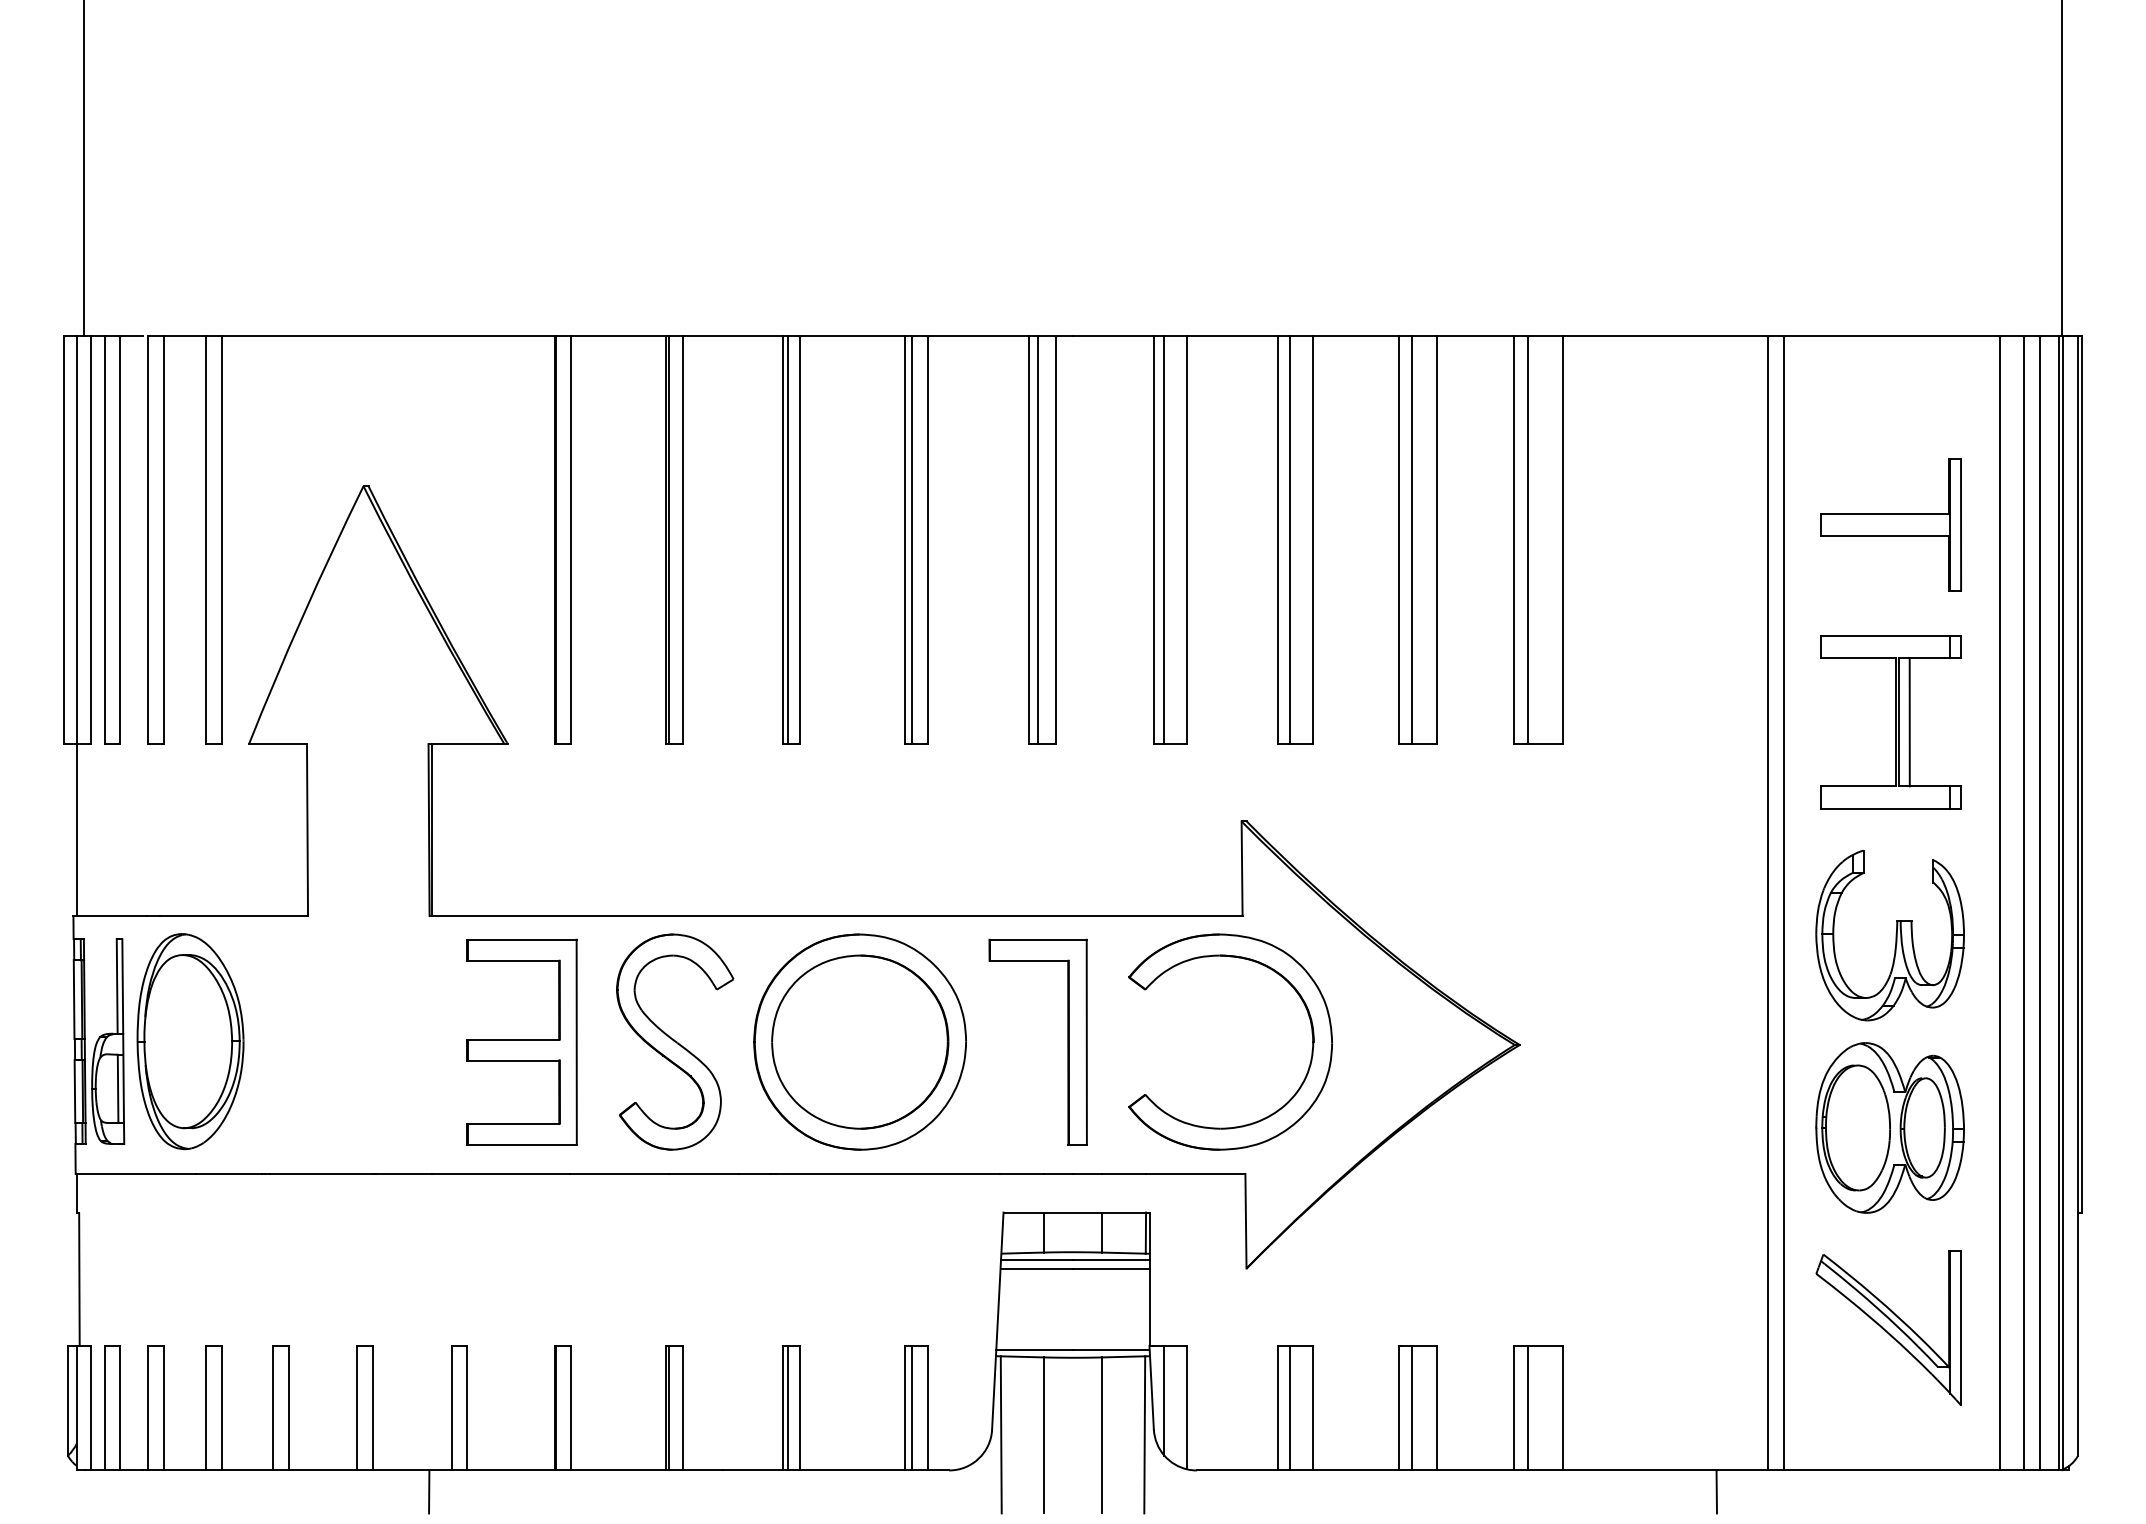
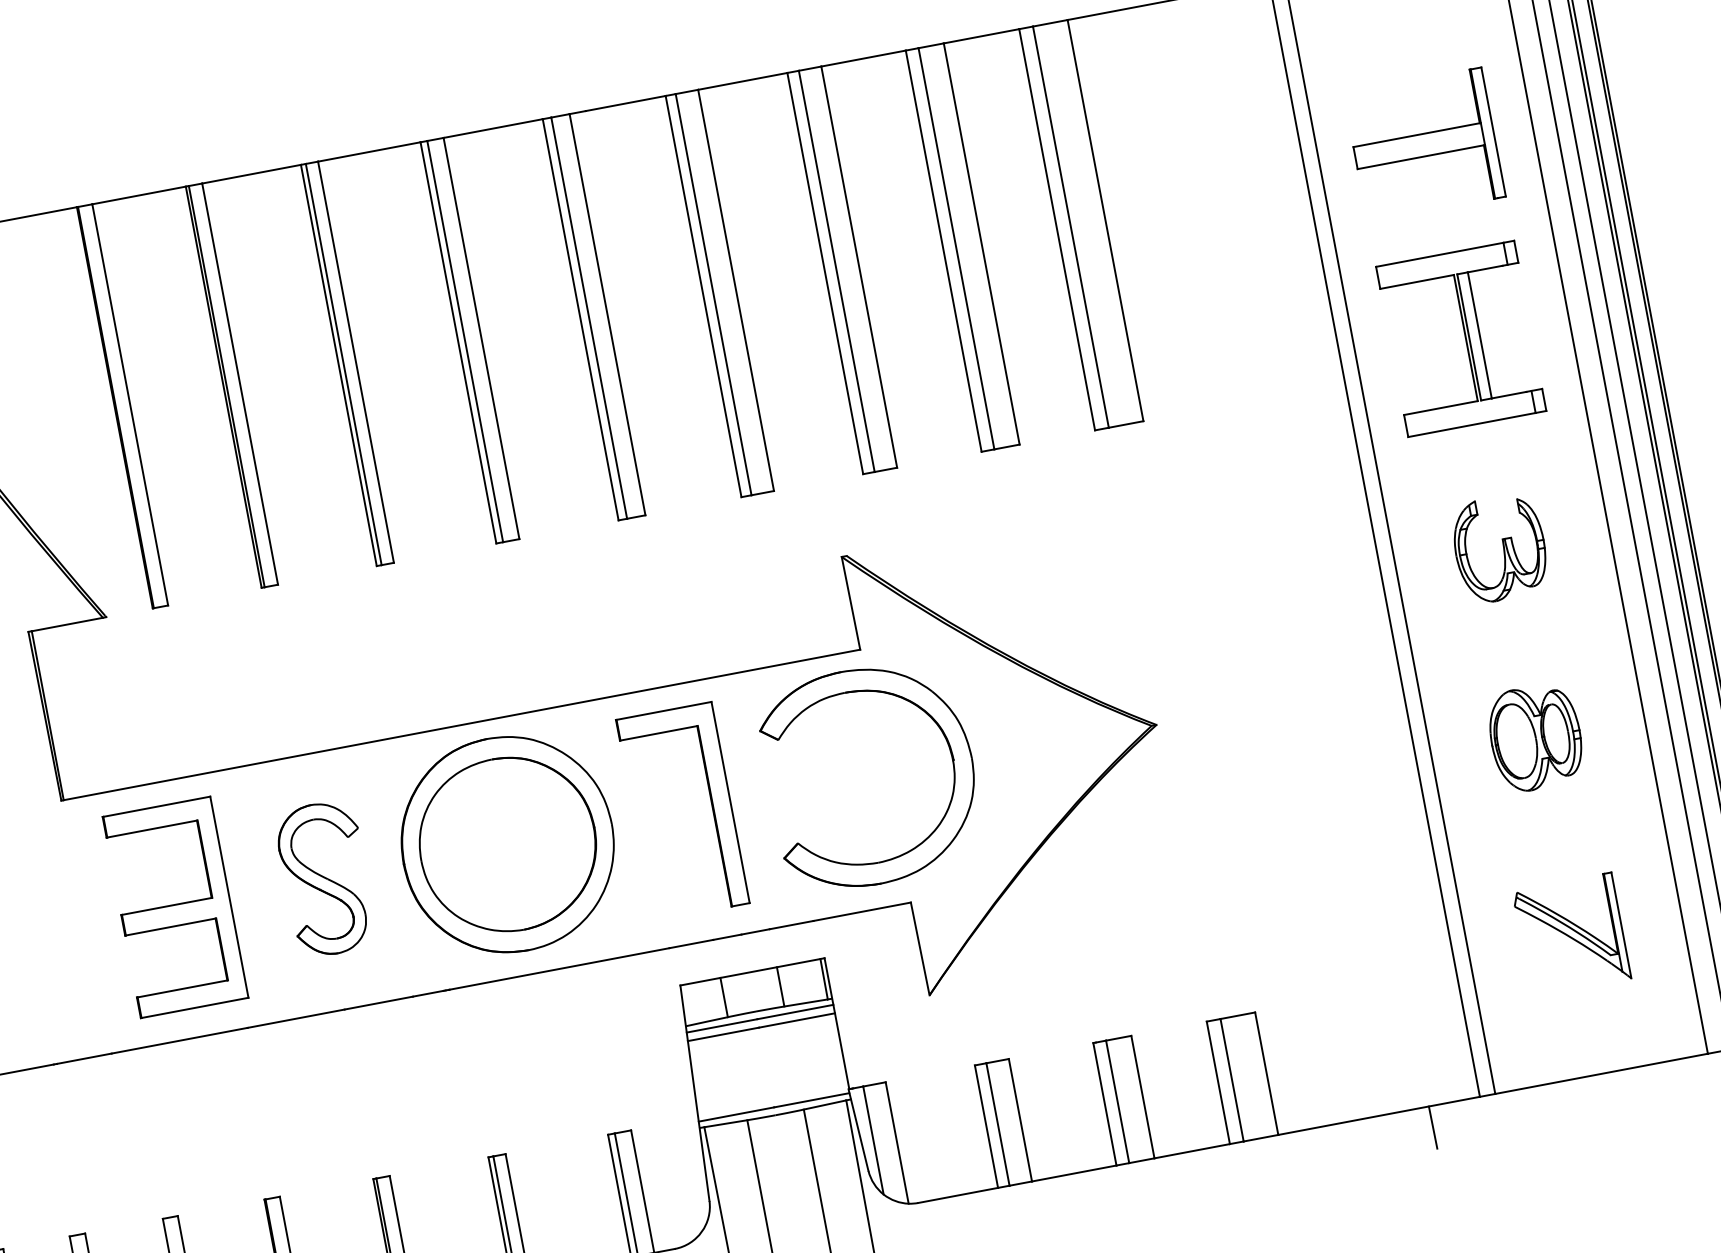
part: (1889, 935) -> (1499, 548), size x0.6
part: (675, 1041) -> (326, 878), size x0.7
part: (1889, 1127) -> (1535, 737), size x0.6
part: (1888, 1327) -> (1571, 934), size x0.7

